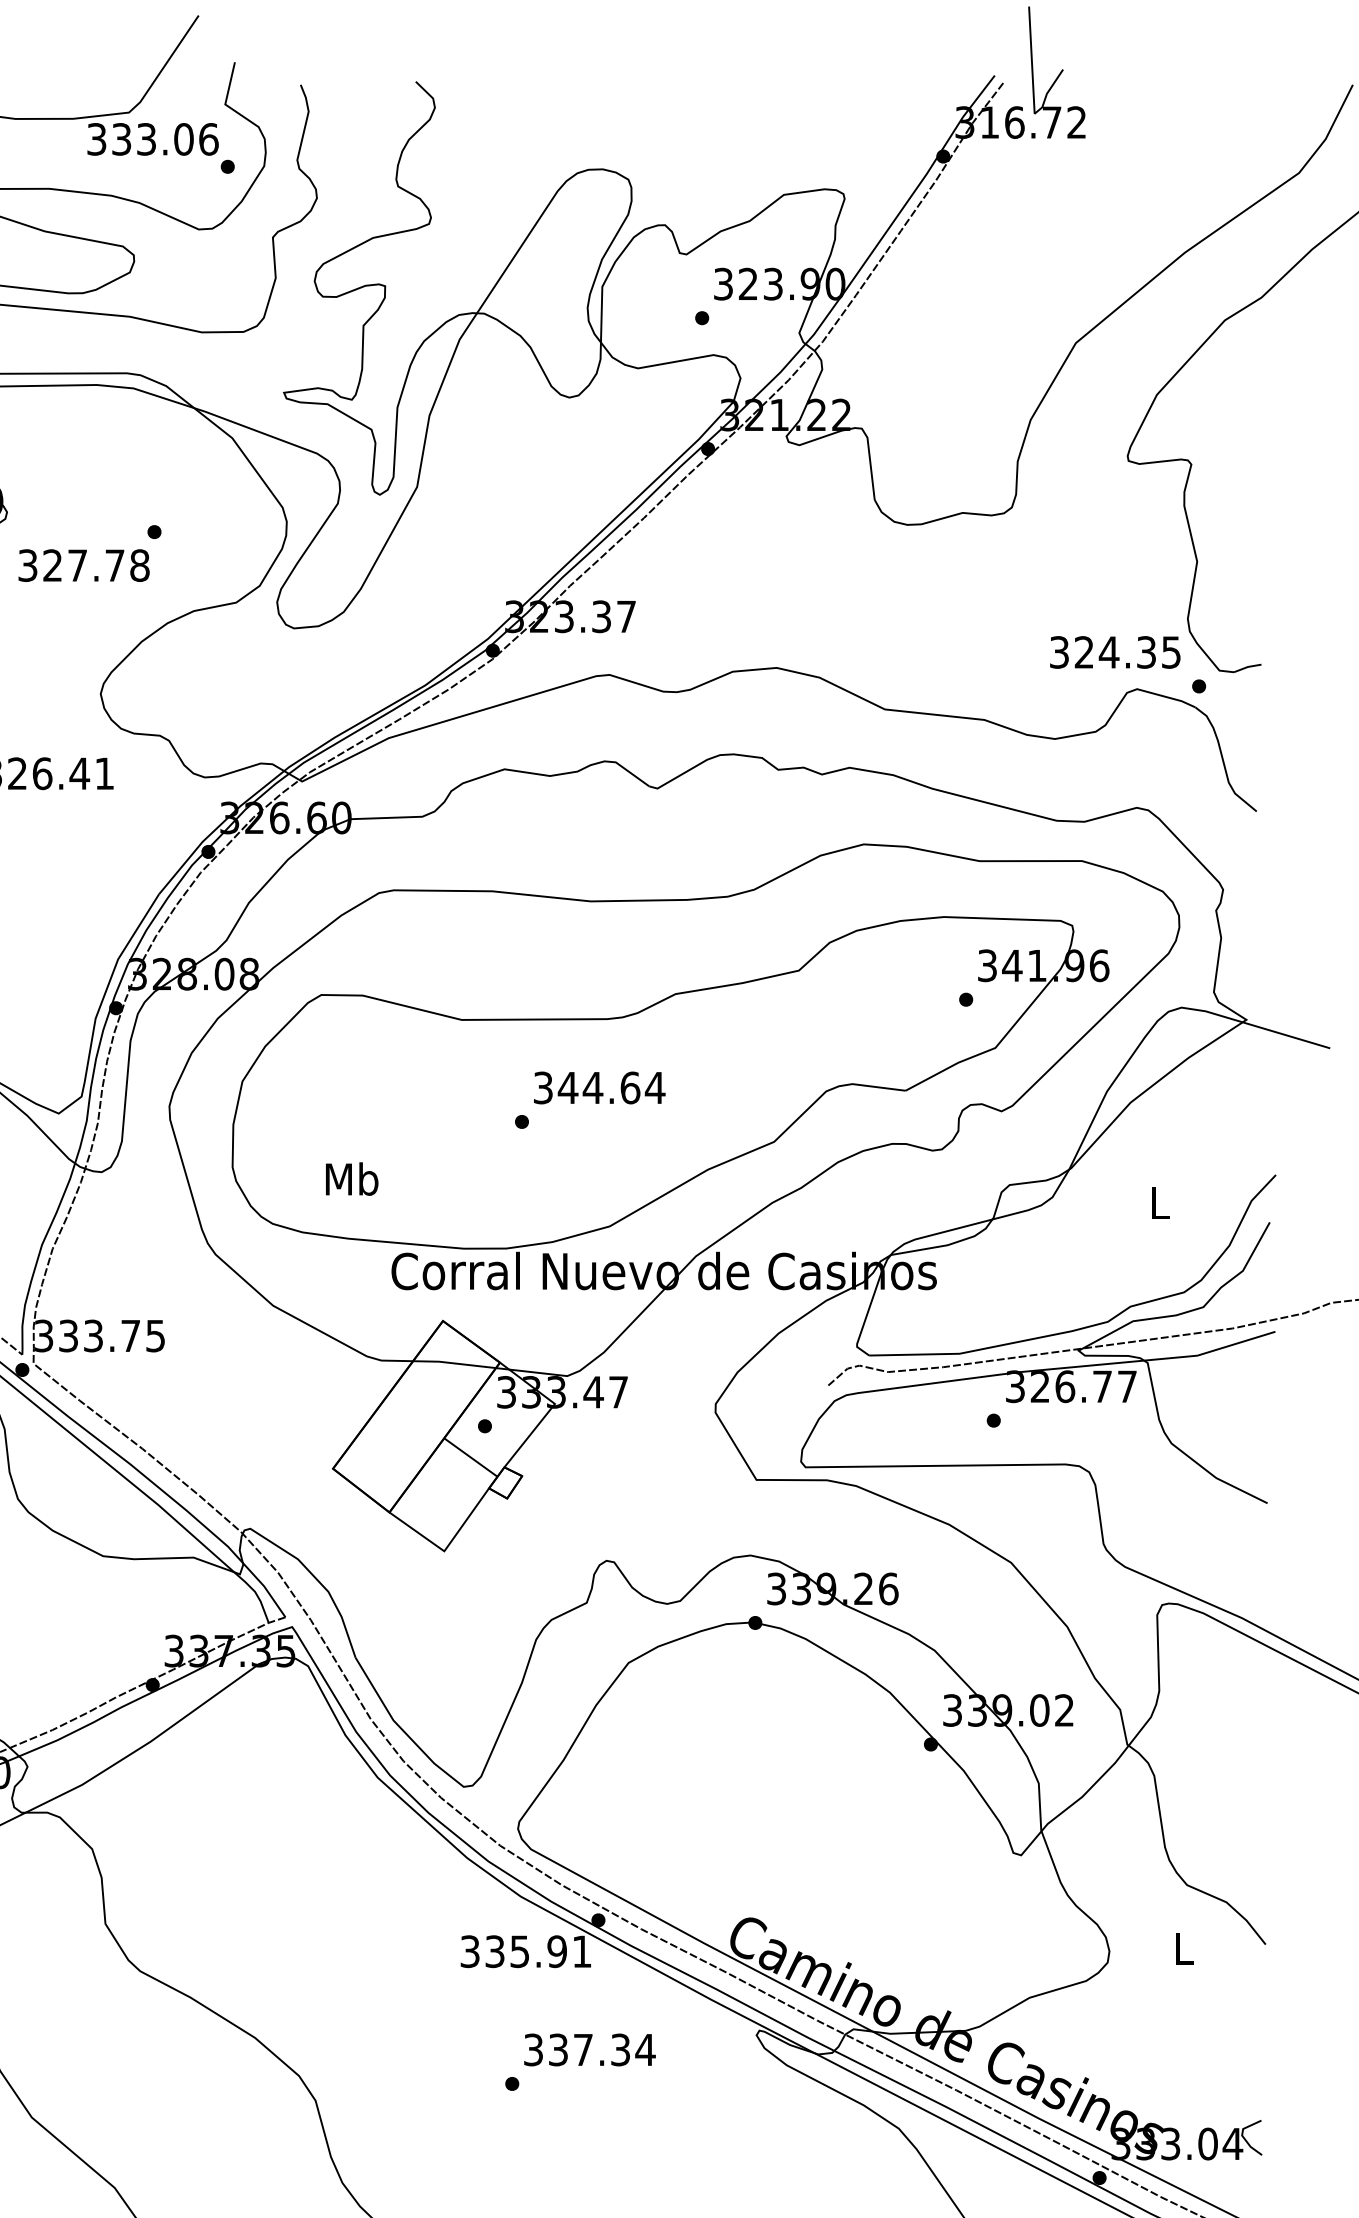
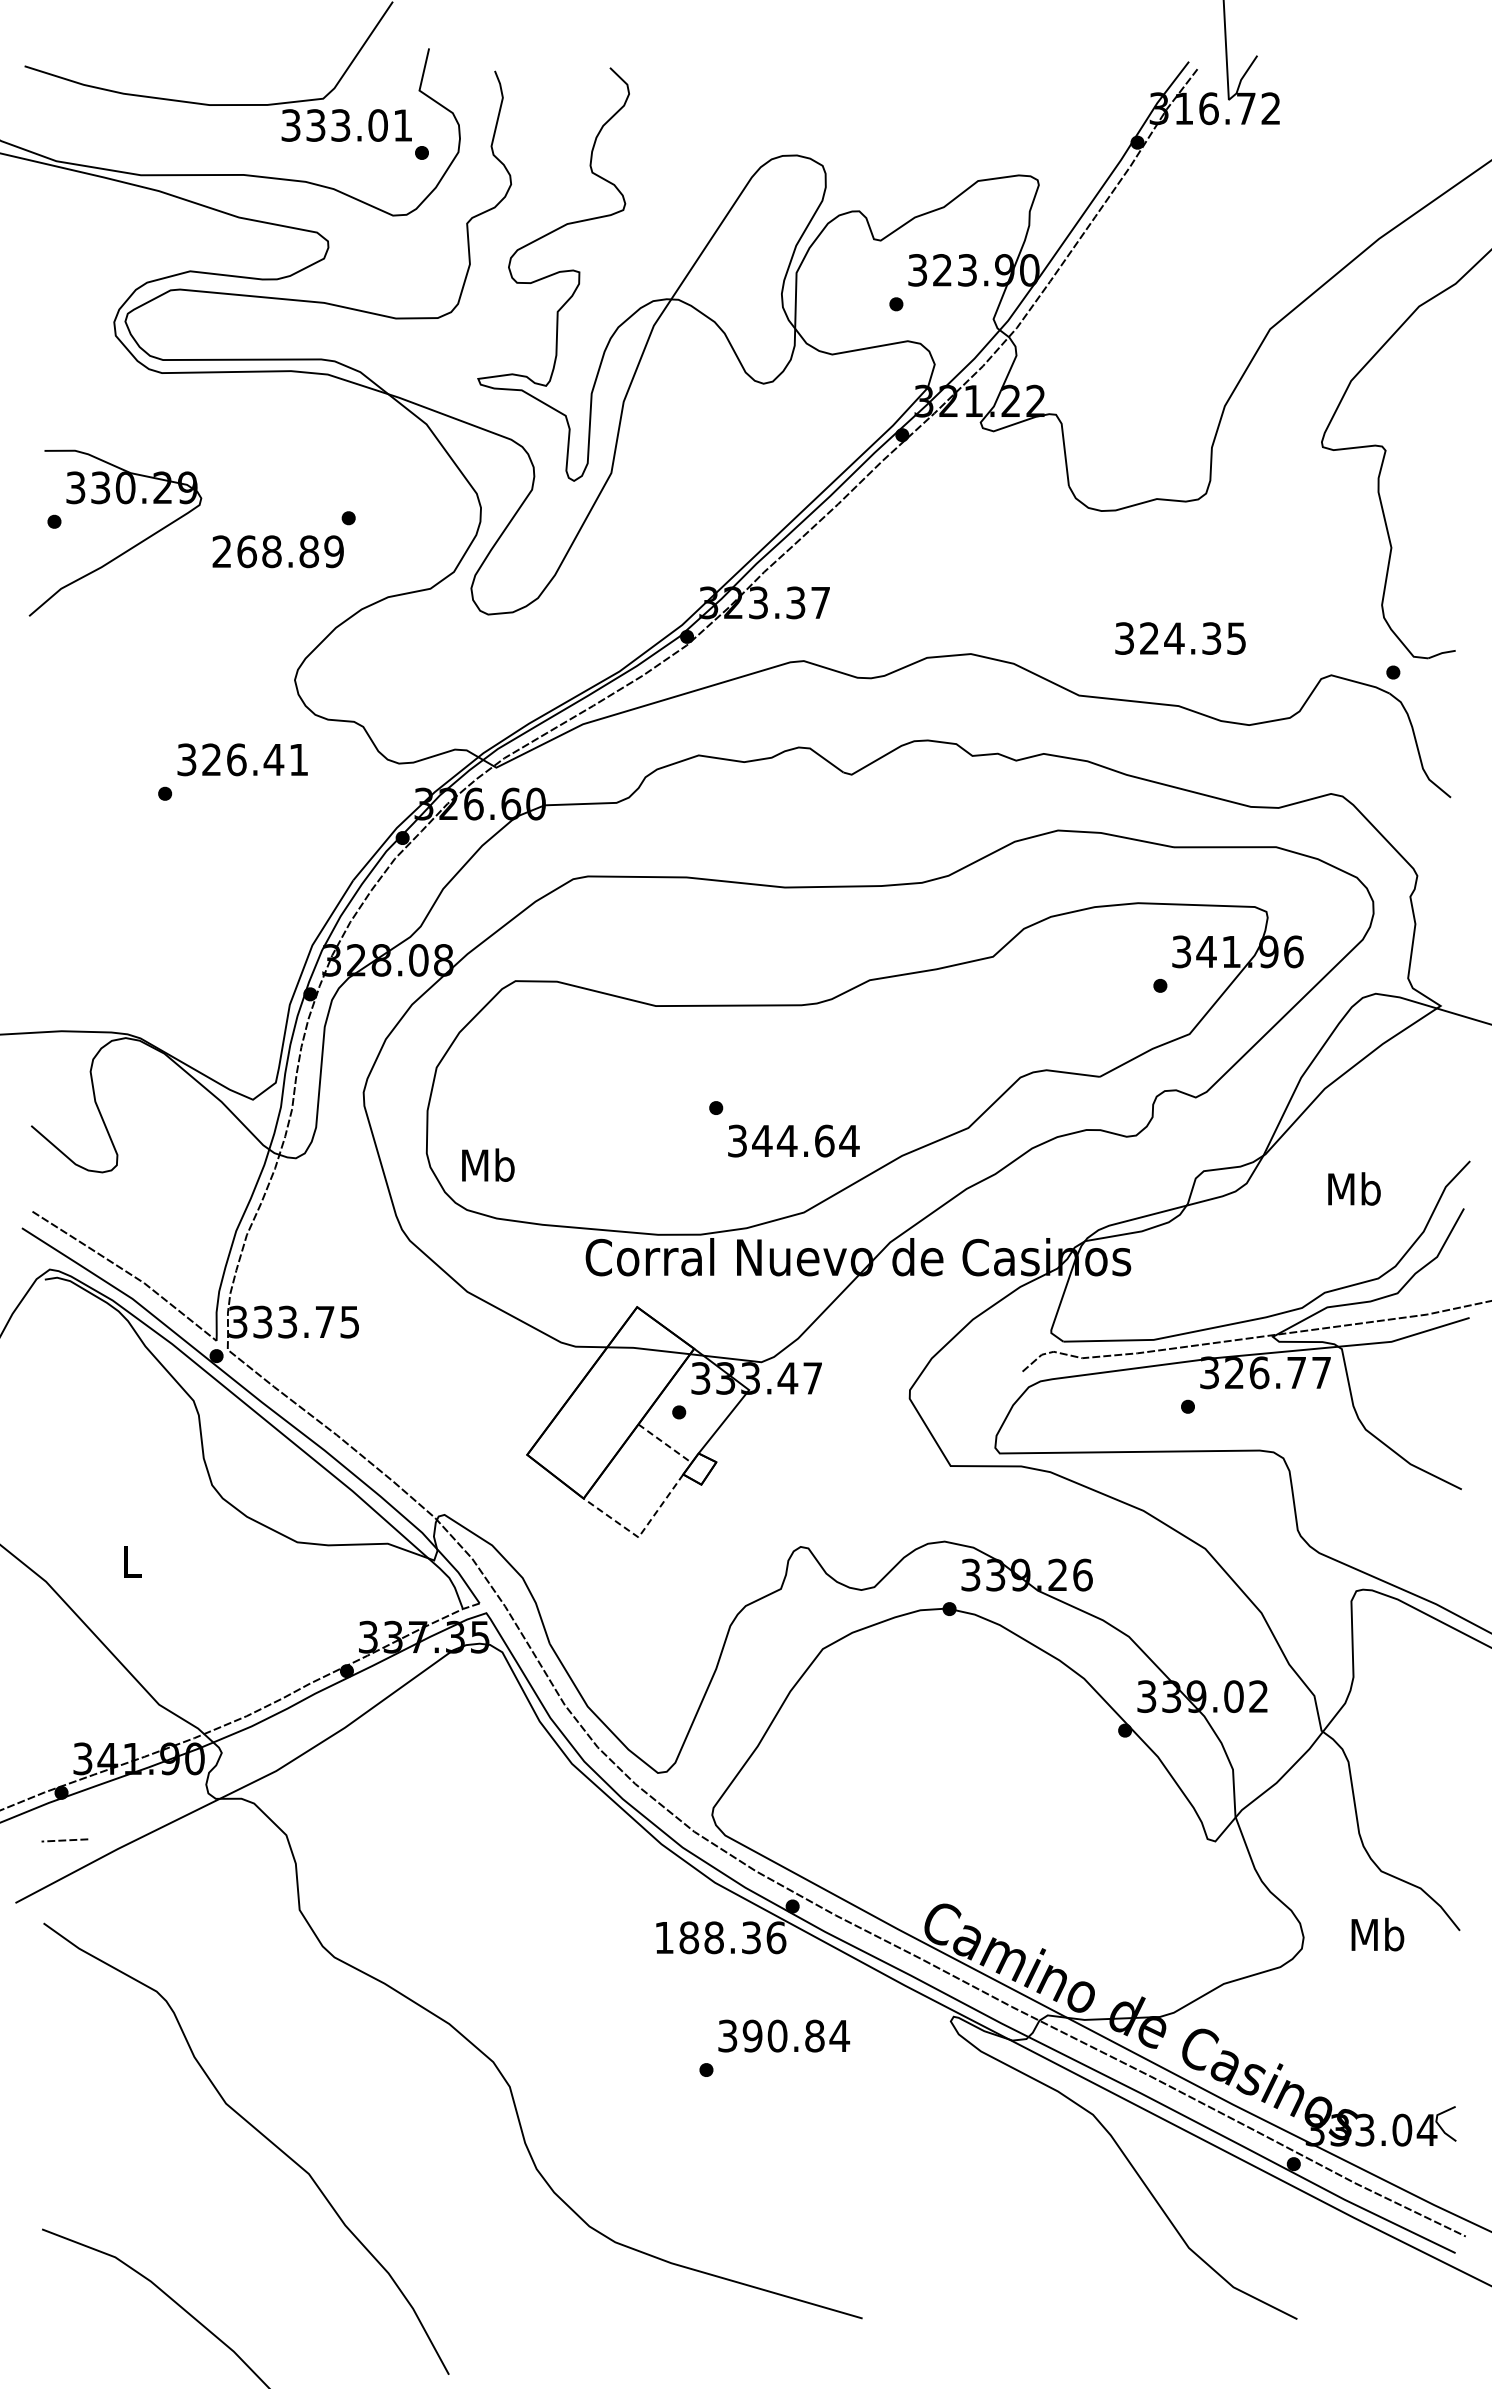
text: (209, 139) -> (403, 125), 333.06 -> 333.01
text: (83, 565) -> (277, 551), 327.78 -> 268.89
text: (1115, 652) -> (1180, 638), moved
text: (599, 1087) -> (793, 1140), moved
text: (352, 1178) -> (488, 1164), moved
text: (1160, 1202) -> (1354, 1188), L -> Mb
line: (471, 1457) -> (665, 1443), solid -> dashed
line: (446, 1548) -> (640, 1534), solid -> dashed
text: (1183, 1948) -> (1377, 1934), L -> Mb
text: (526, 1951) -> (720, 1937), 335.91 -> 188.36
text: (589, 2049) -> (783, 2035), 337.34 -> 390.84

